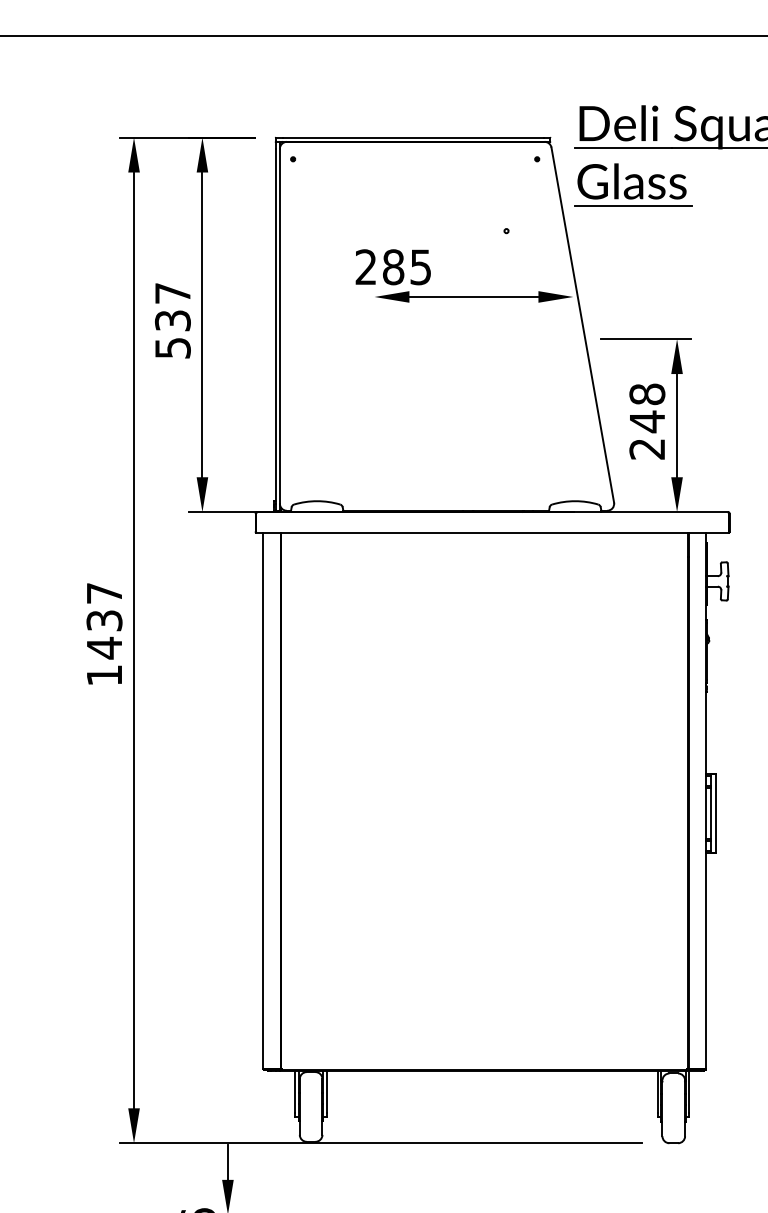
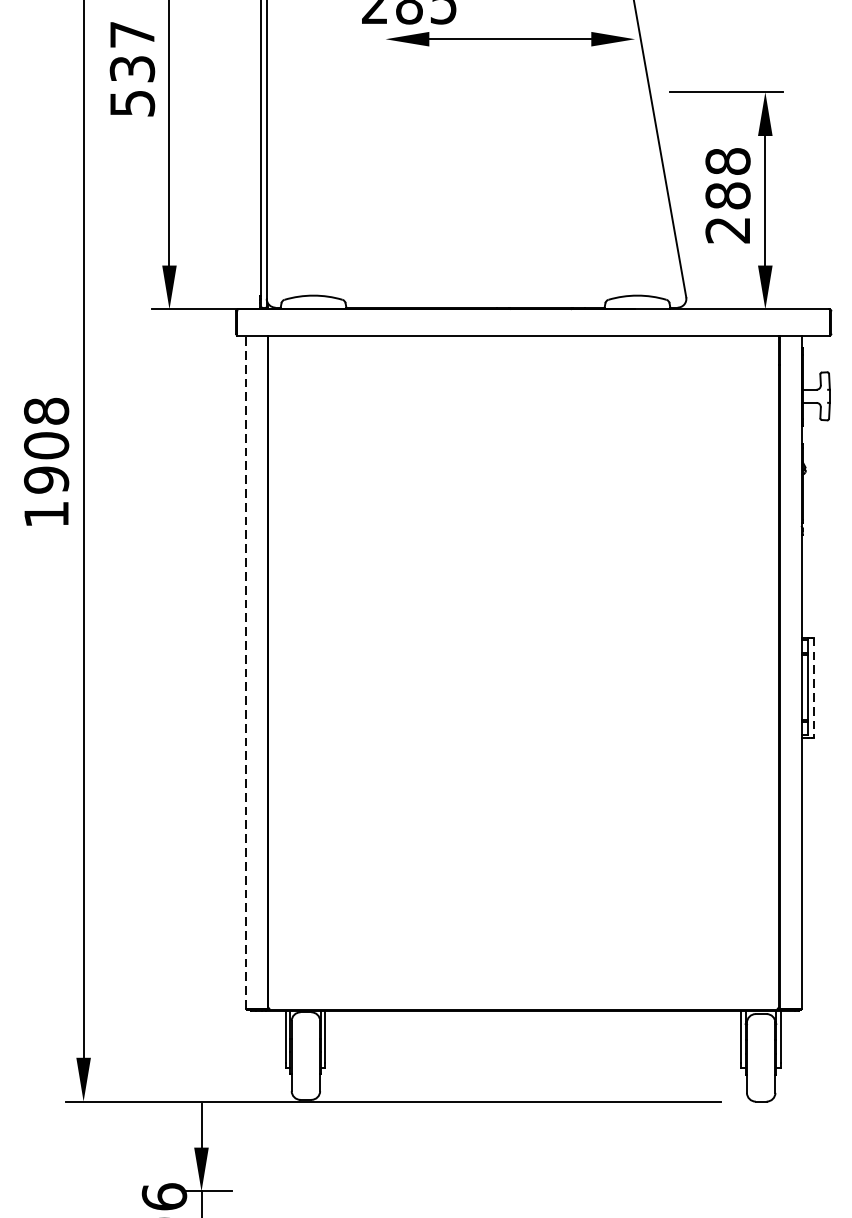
text: (647, 421) -> (728, 195), 248 -> 288
text: (104, 620) -> (46, 445), 1437 -> 1908
line: (263, 800) -> (246, 671), solid -> dashed
line: (715, 813) -> (813, 687), solid -> dashed

